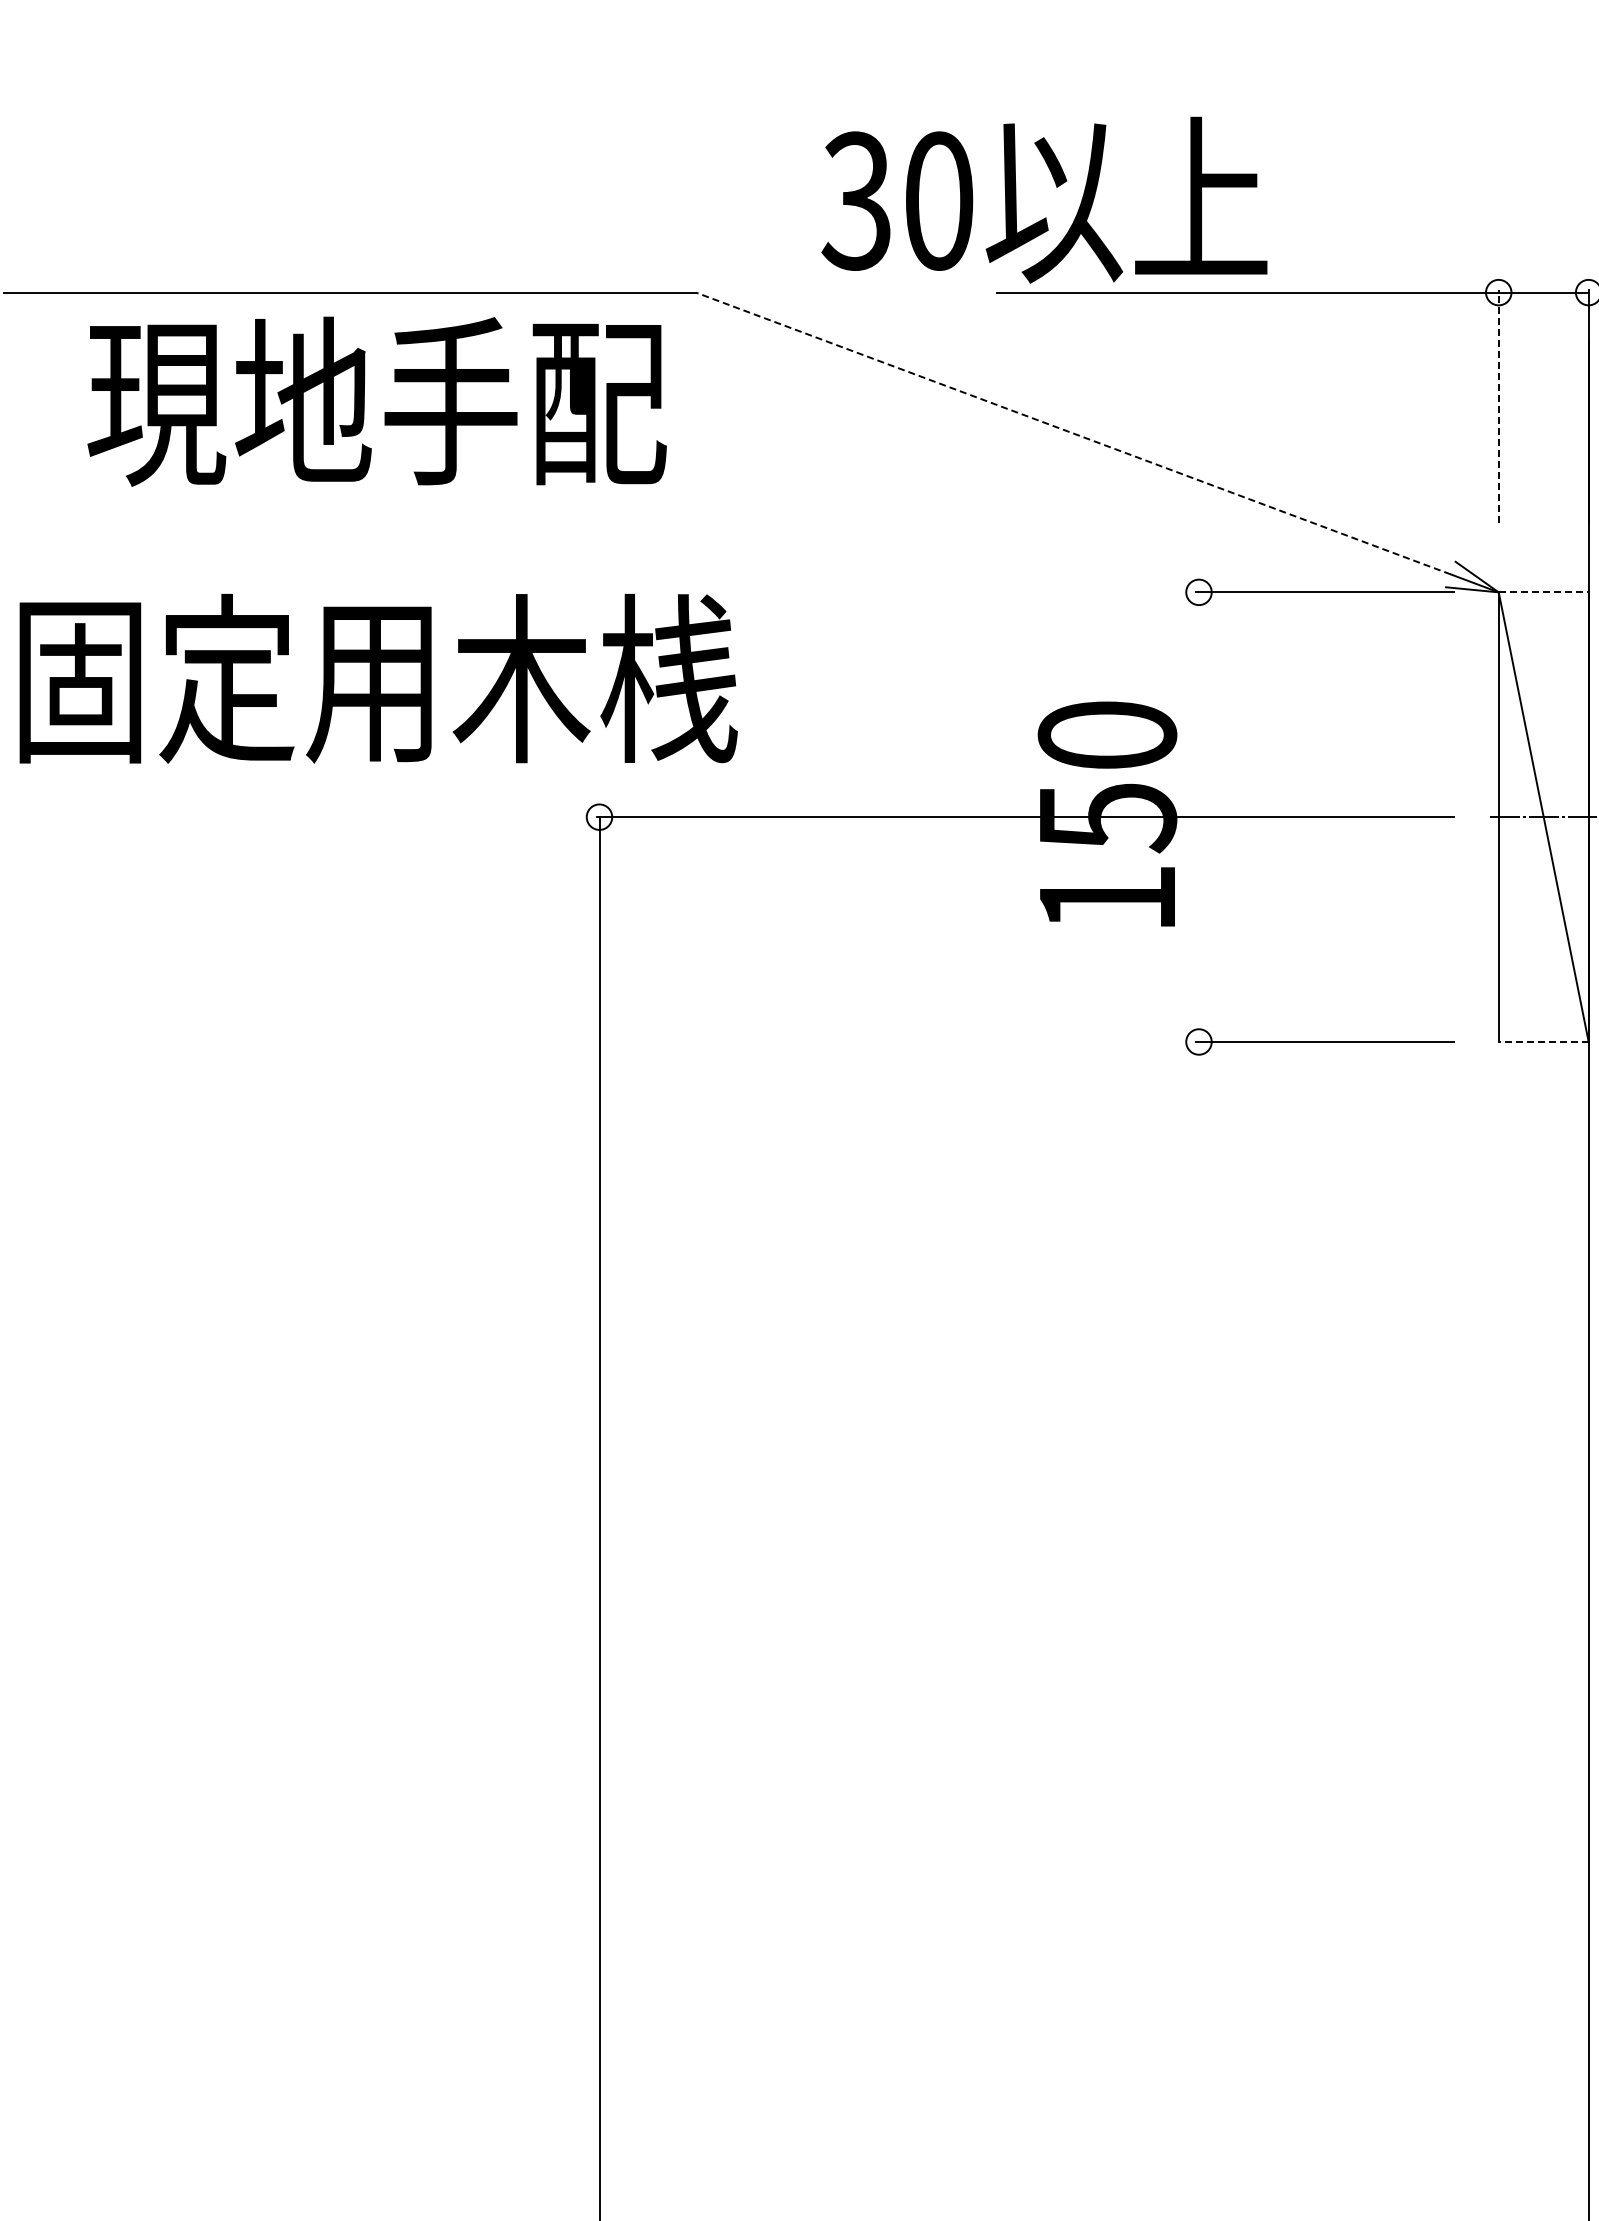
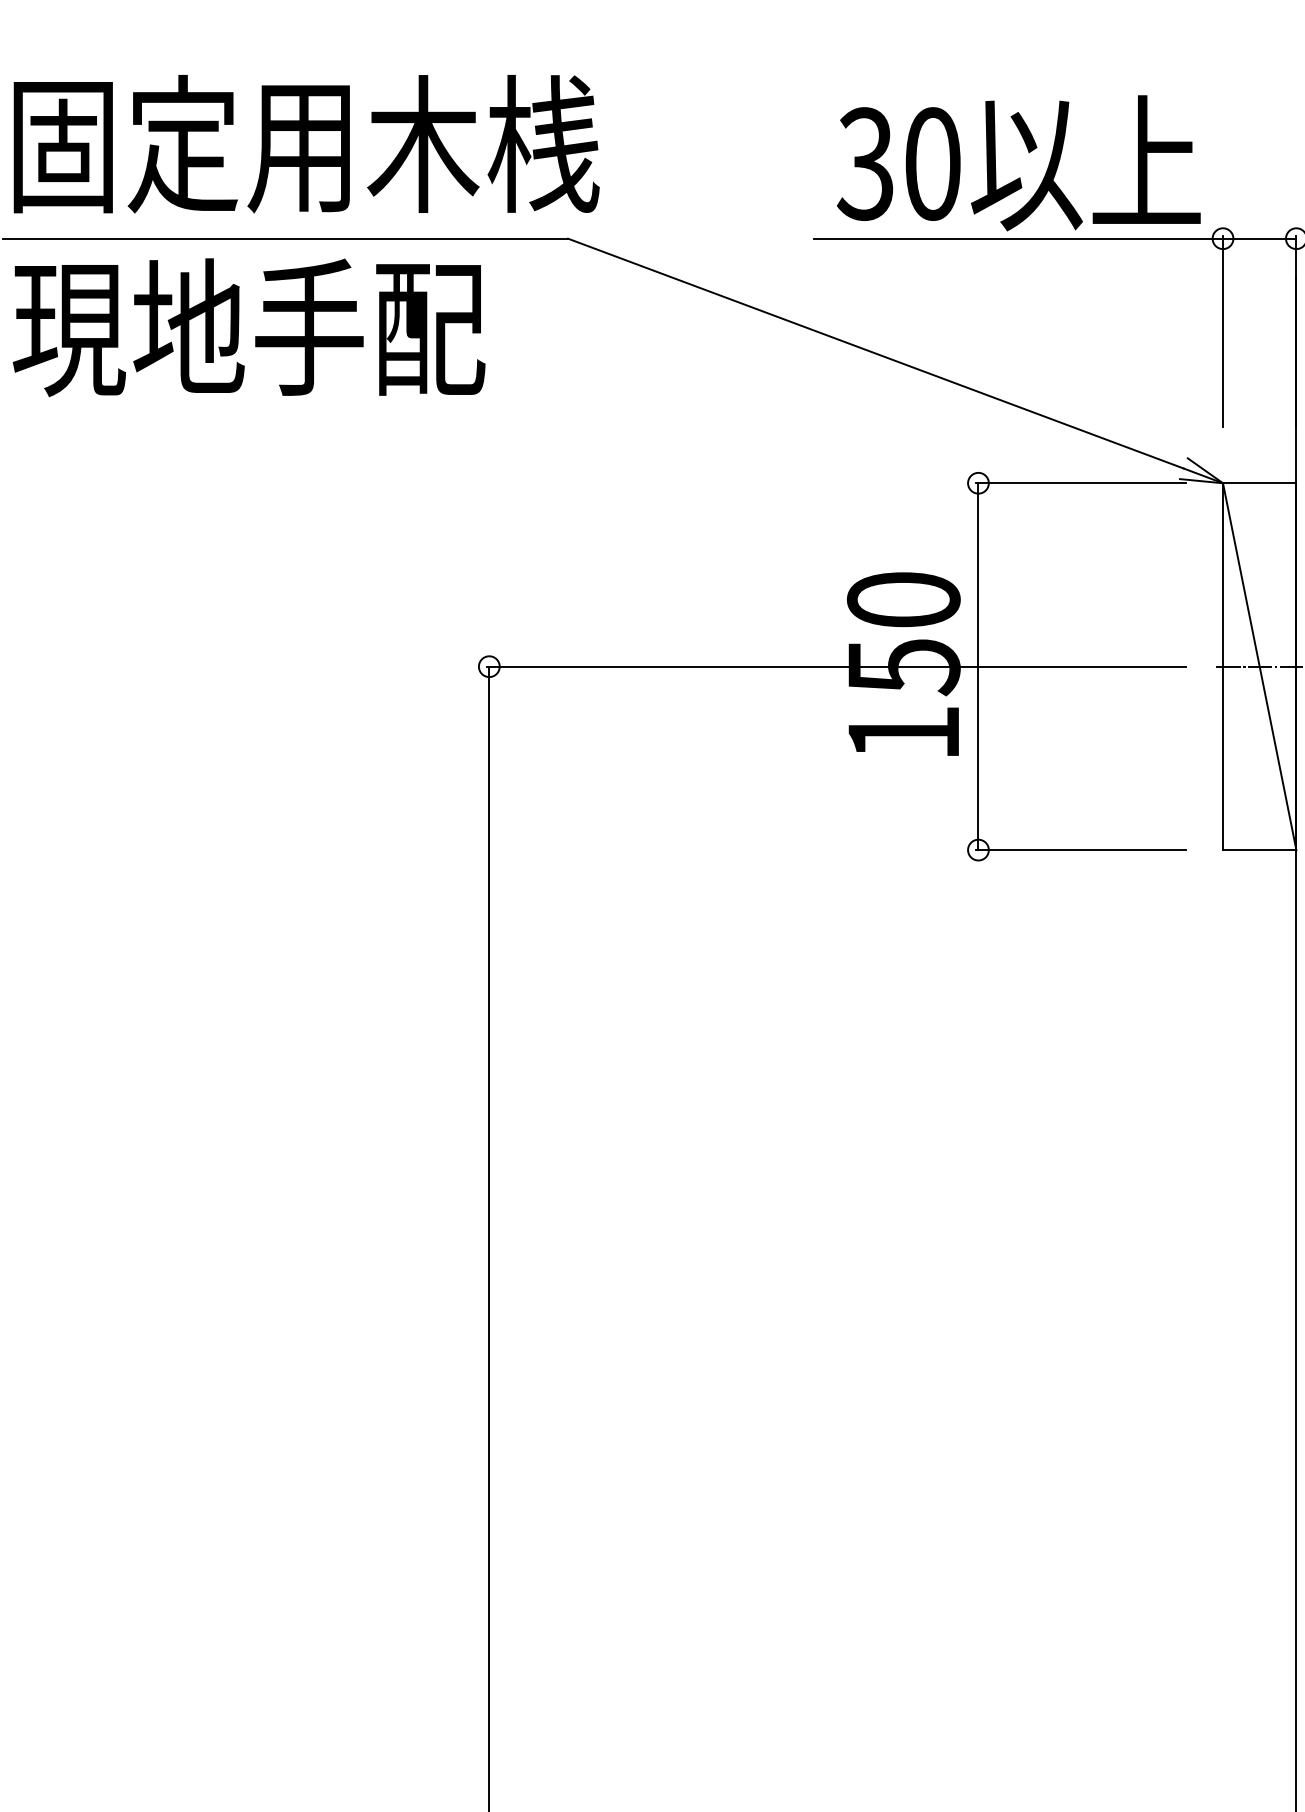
text: (1044, 199) -> (1018, 162), moved
text: (376, 401) -> (248, 327), moved
line: (1498, 406) -> (1222, 331), dashed -> solid
line: (1073, 433) -> (876, 353), dashed -> solid
line: (1543, 592) -> (1259, 483), dashed -> solid
text: (378, 678) -> (306, 143), moved
line: (1199, 817) -> (978, 666), added
line: (1543, 1042) -> (1259, 850), dashed -> solid

